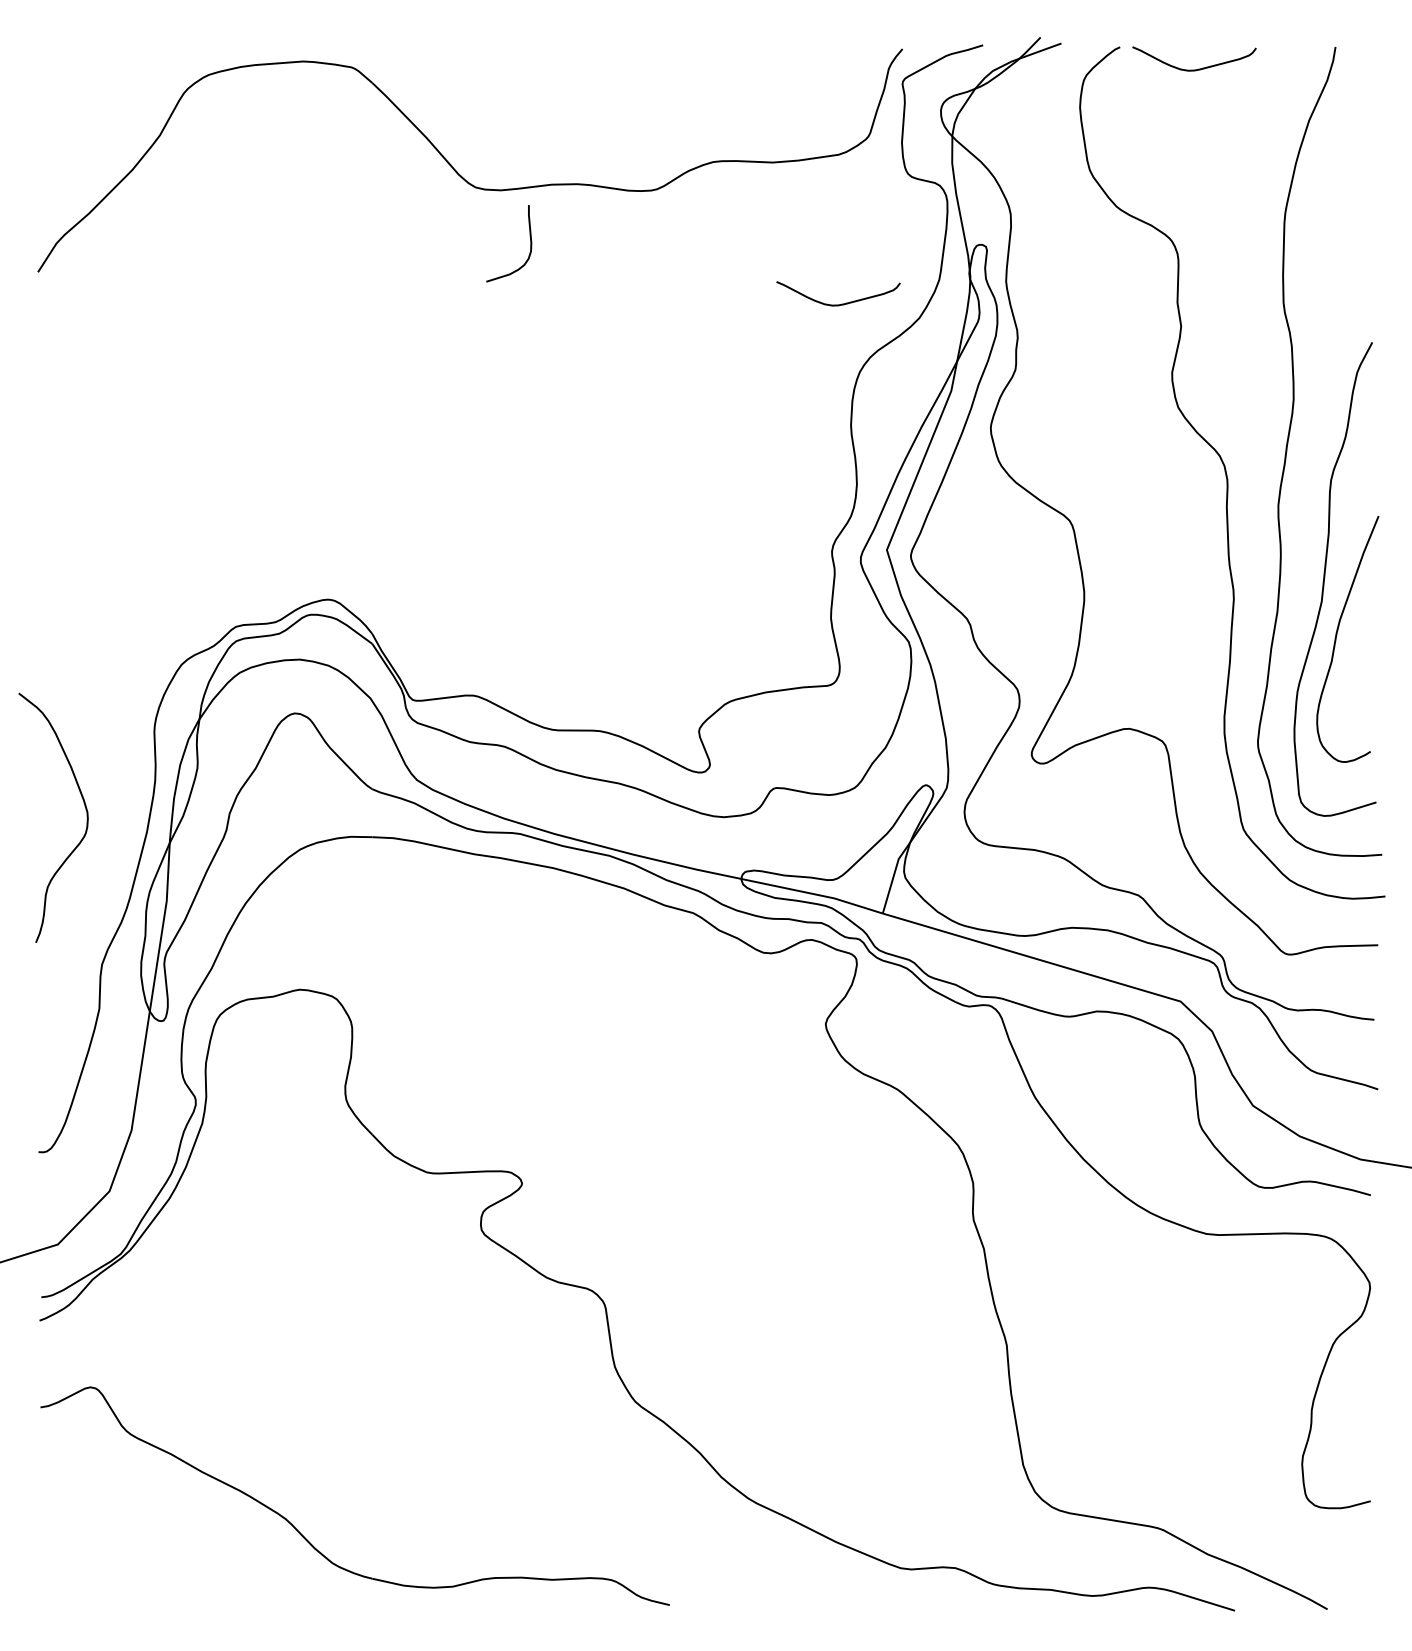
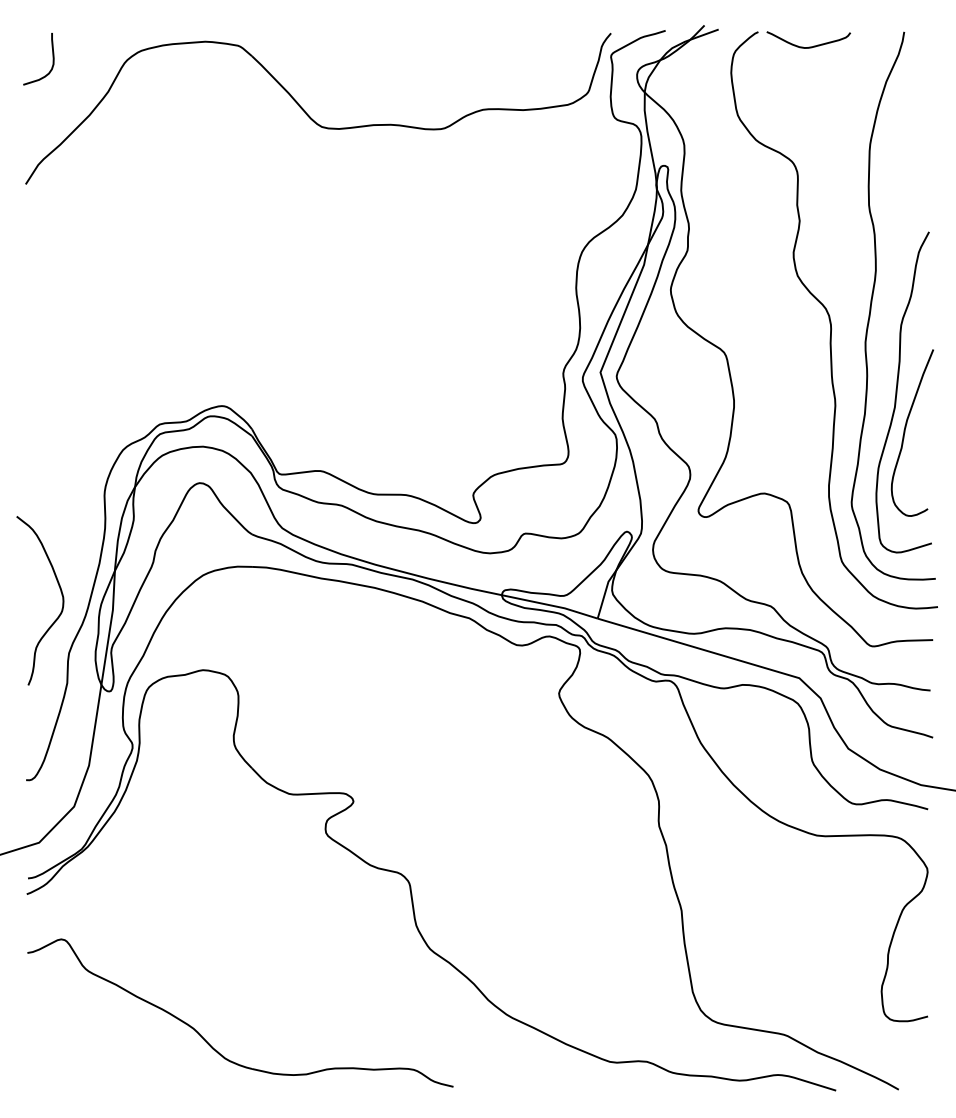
curve: (529, 244) -> (52, 59), moved
curve: (839, 303) -> (568, 205), removed
curve: (83, 805) -> (60, 592), moved

